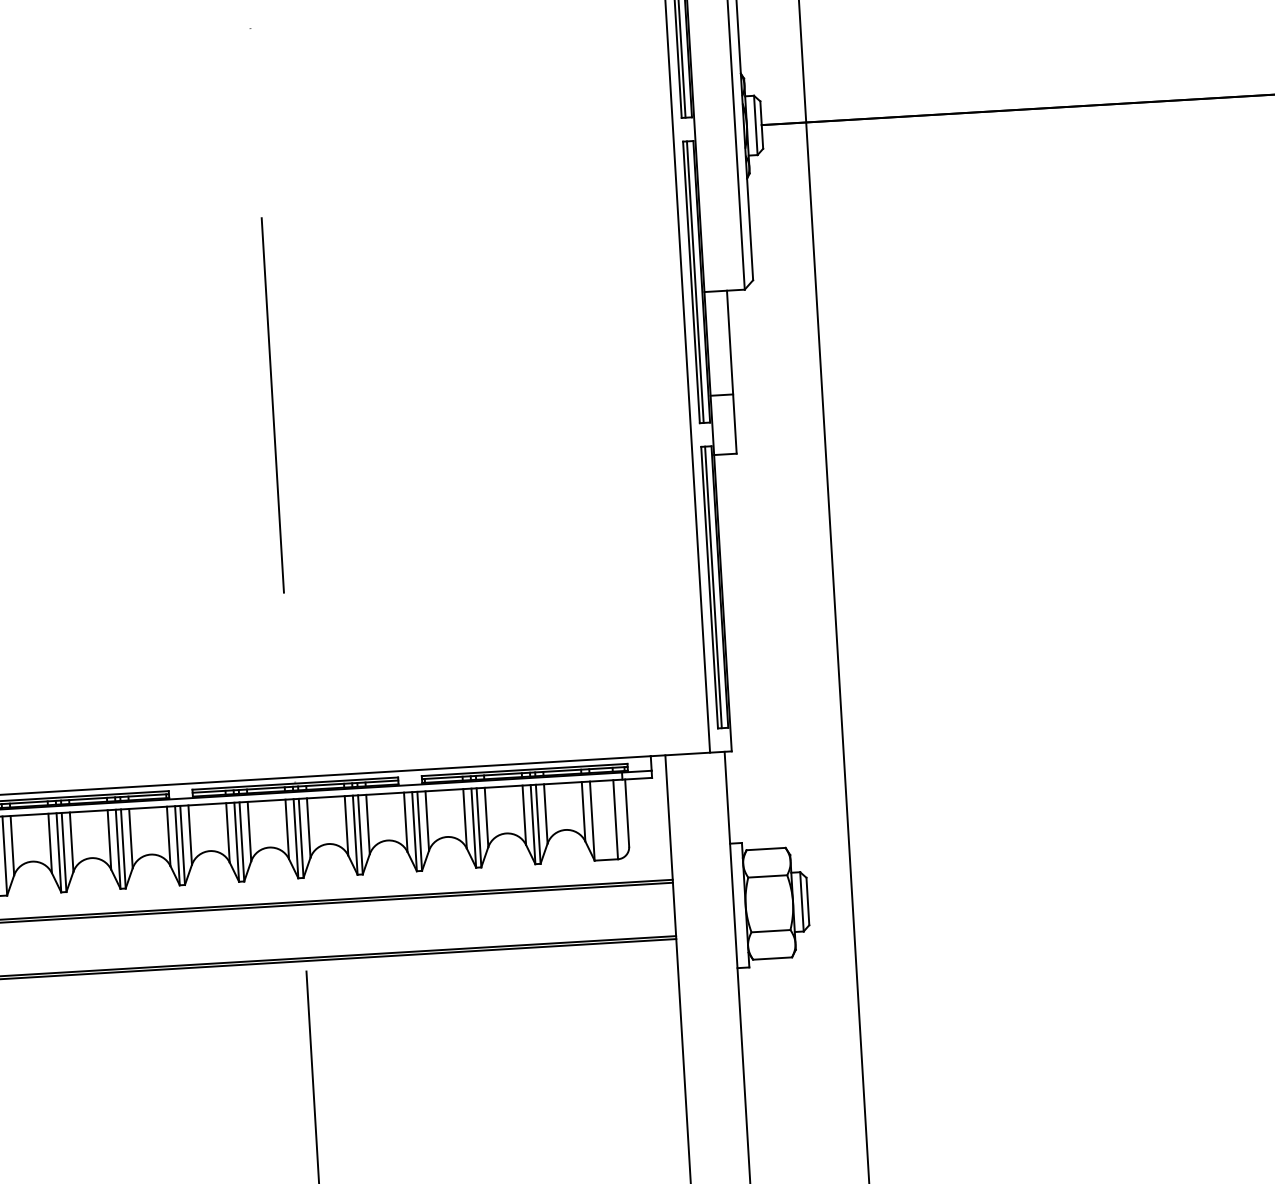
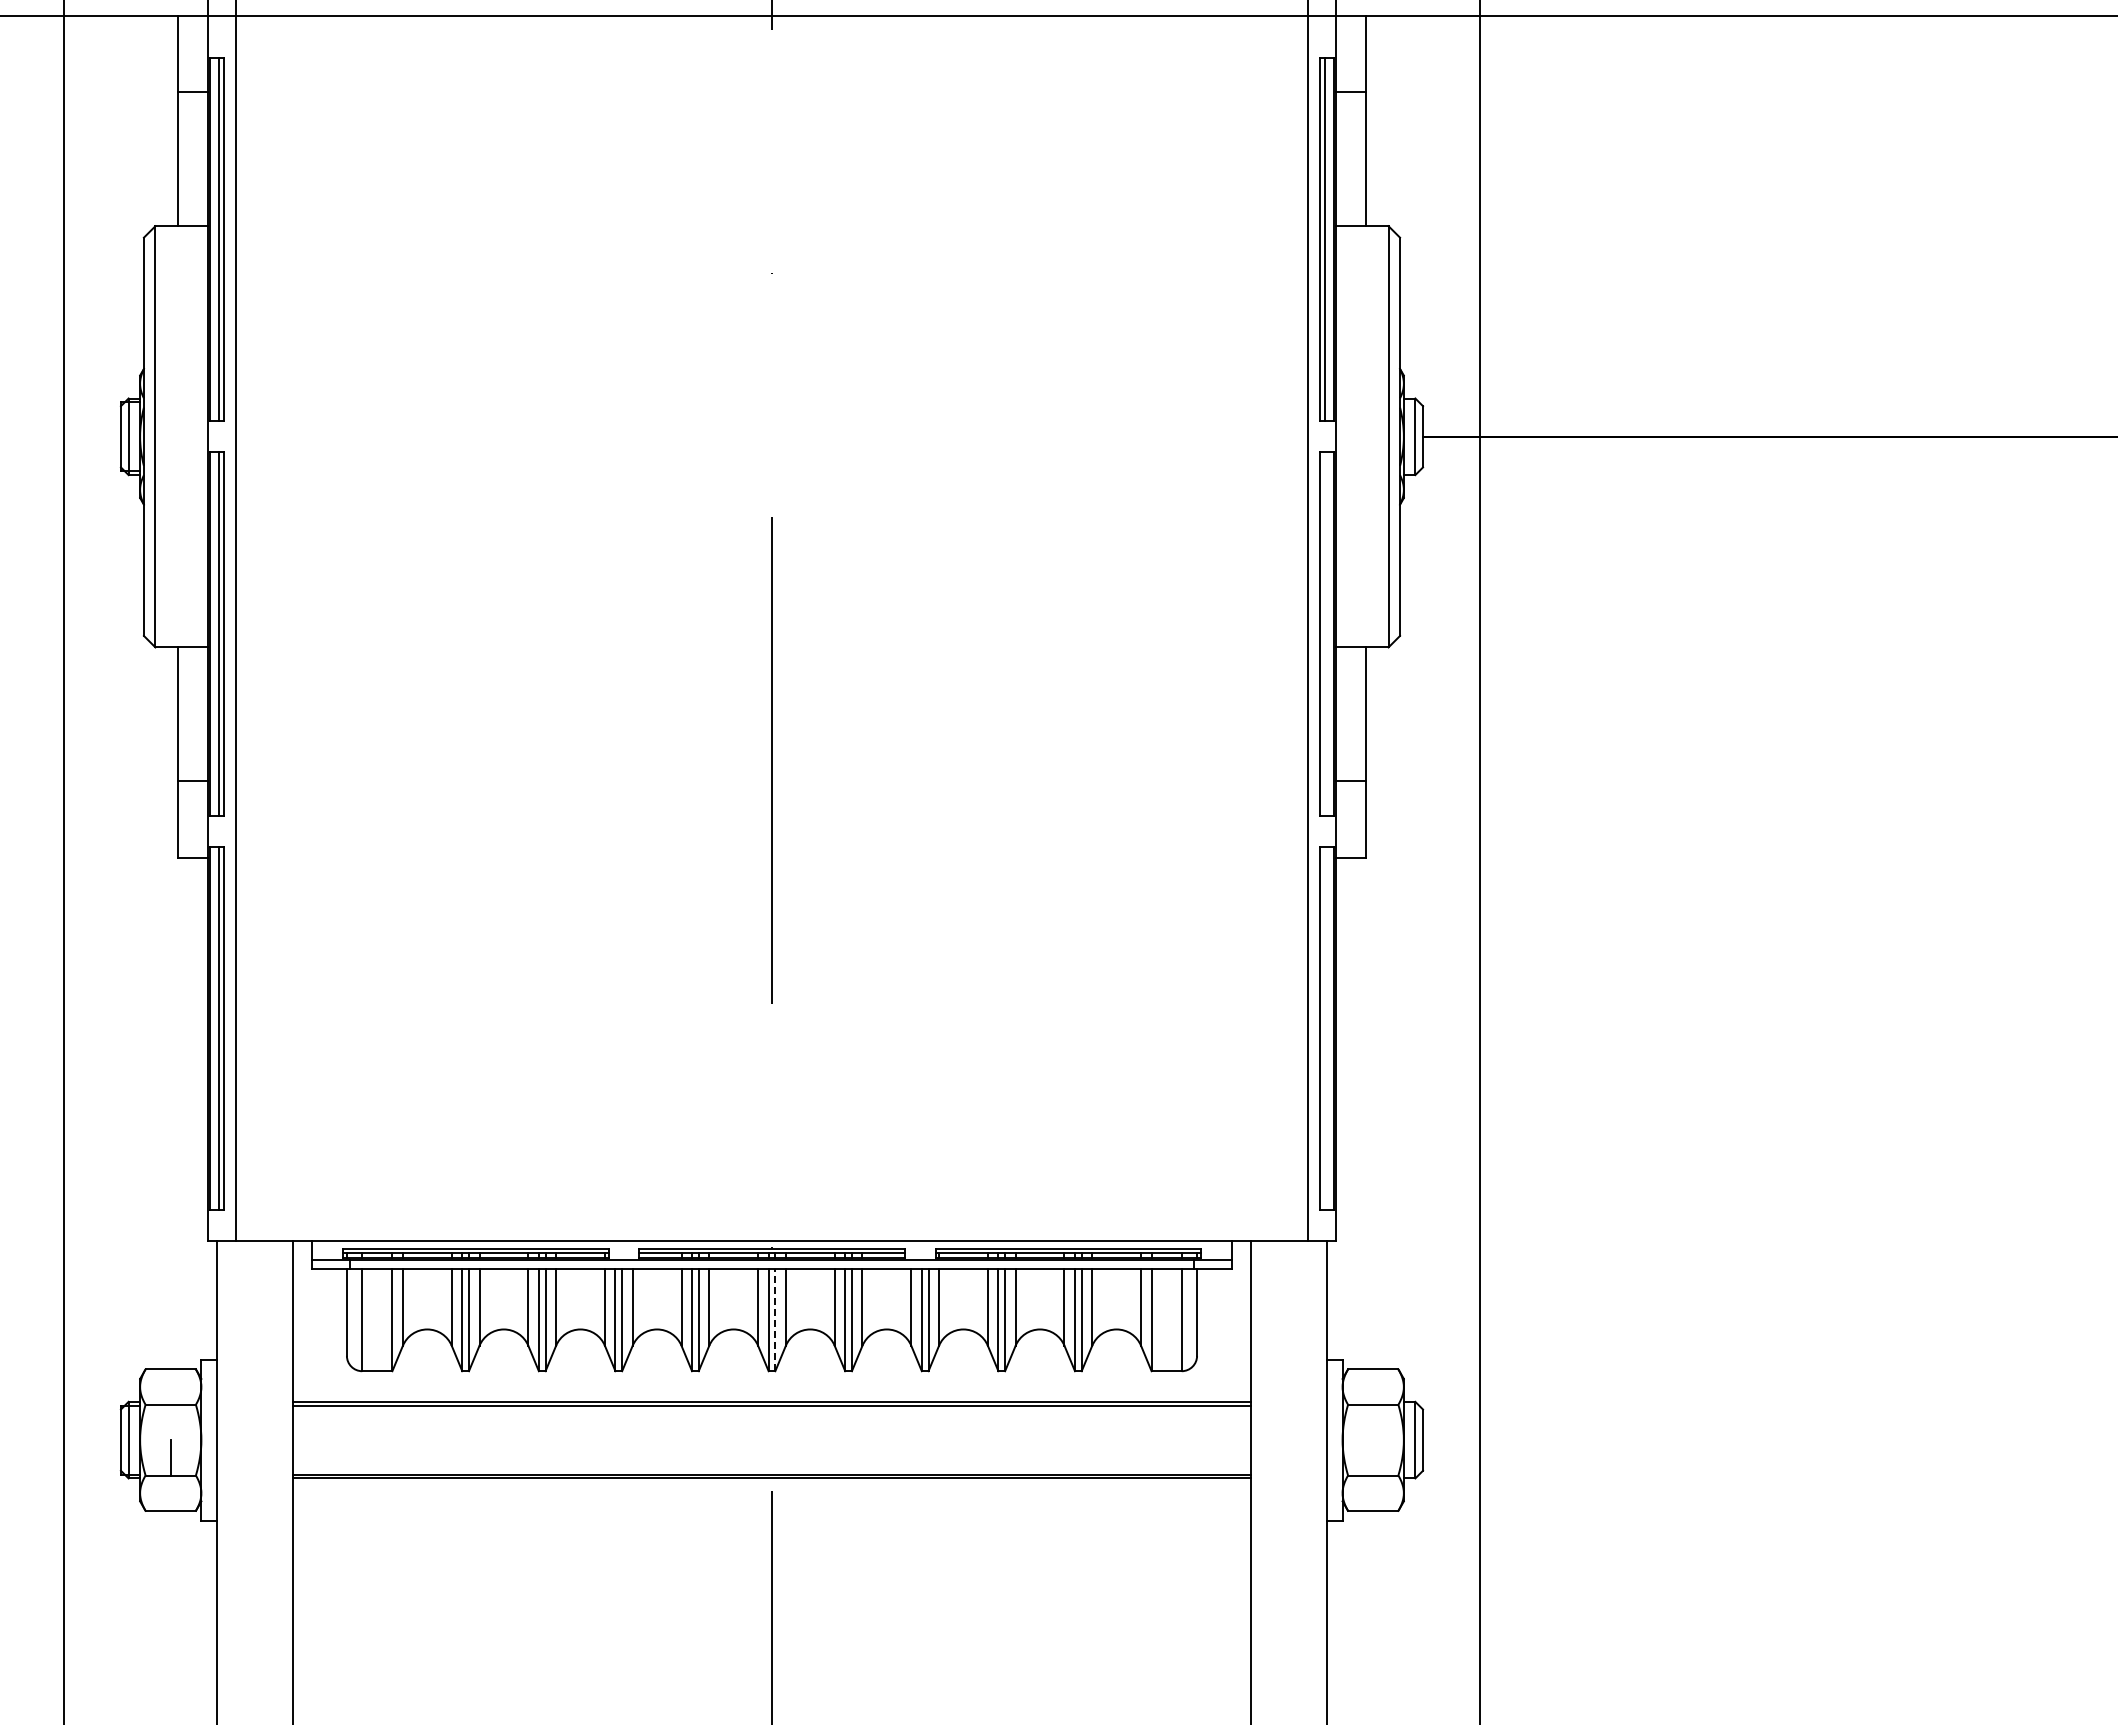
line: (695, 281) -> (1325, 633), removed
line: (713, 587) -> (1325, 1028), removed
line: (301, 837) -> (775, 1319), solid -> dashed

